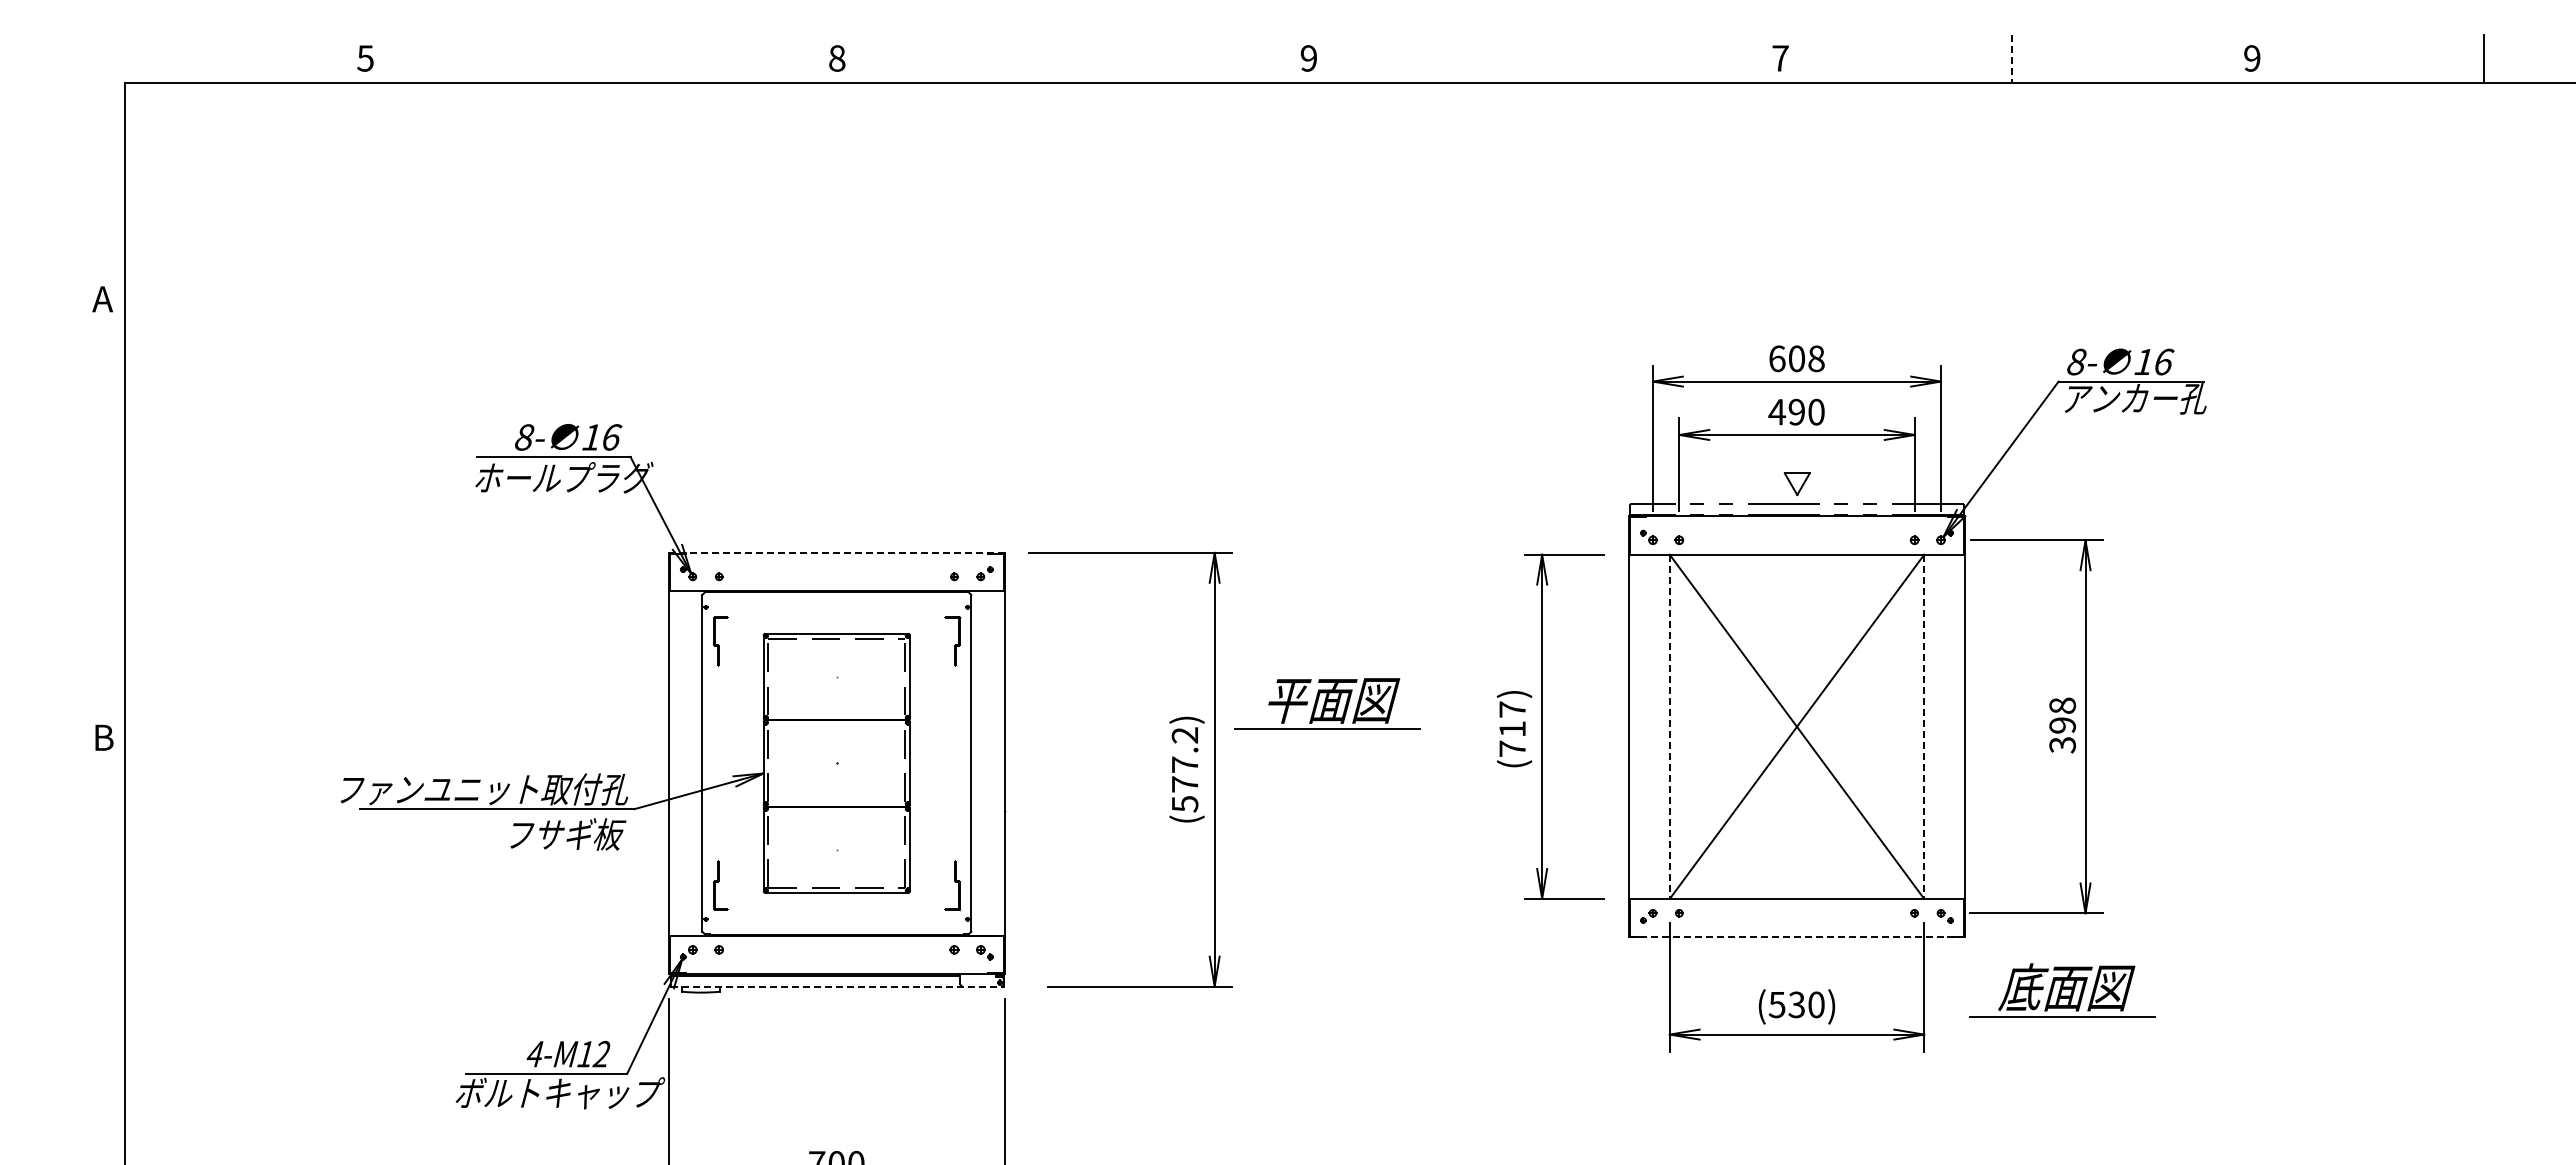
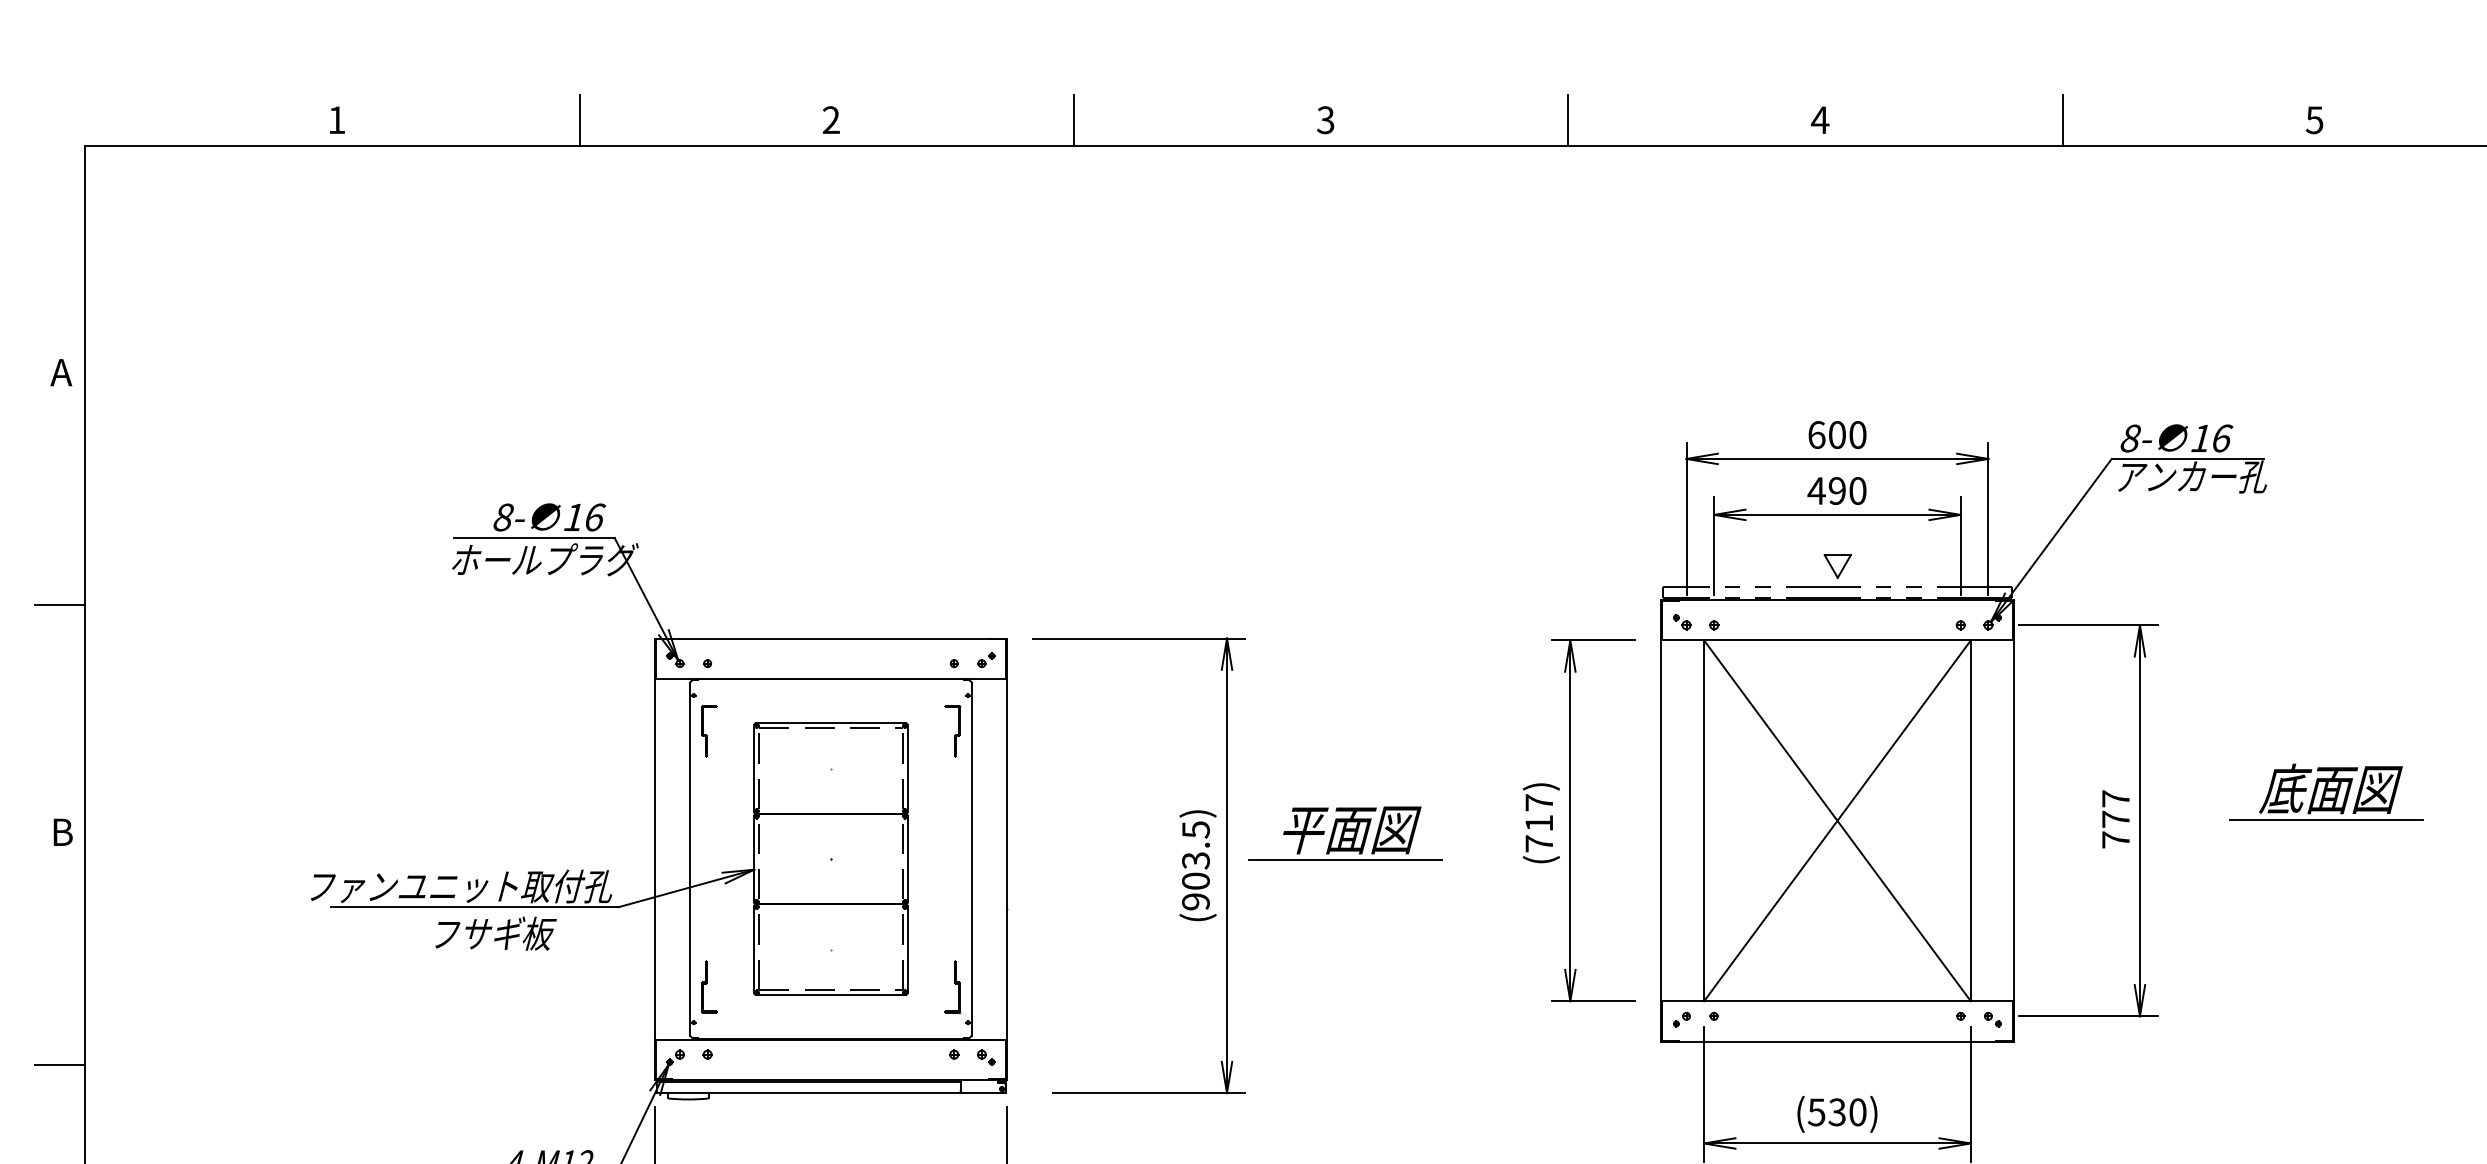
text: (365, 58) -> (336, 120), 5 -> 1
line: (597, 58) -> (580, 120), added
text: (837, 58) -> (831, 120), 8 -> 2
line: (1068, 58) -> (1073, 120), added
text: (1308, 58) -> (1325, 120), 9 -> 3
line: (1540, 58) -> (1568, 120), added
text: (1780, 58) -> (1820, 120), 7 -> 4
text: (2251, 58) -> (2313, 120), 9 -> 5
line: (2011, 59) -> (2062, 121), dashed -> solid
text: (1816, 358) -> (1857, 434), 608 -> 600
line: (101, 521) -> (60, 605), added
line: (836, 552) -> (830, 638), dashed -> solid
part: (1327, 703) -> (1345, 833), moved
text: (2062, 725) -> (2115, 819), 398 -> 777
line: (1669, 727) -> (1703, 821), dashed -> solid
line: (1924, 727) -> (1971, 821), dashed -> solid
text: (1184, 769) -> (1195, 865), (577.2) -> (903.5)
text: (568, 834) -> (496, 933), moved
line: (1797, 937) -> (1838, 1041), dashed -> solid
line: (101, 959) -> (60, 1064), added
line: (837, 986) -> (831, 1093), dashed -> solid
part: (2062, 990) -> (2326, 792), moved

